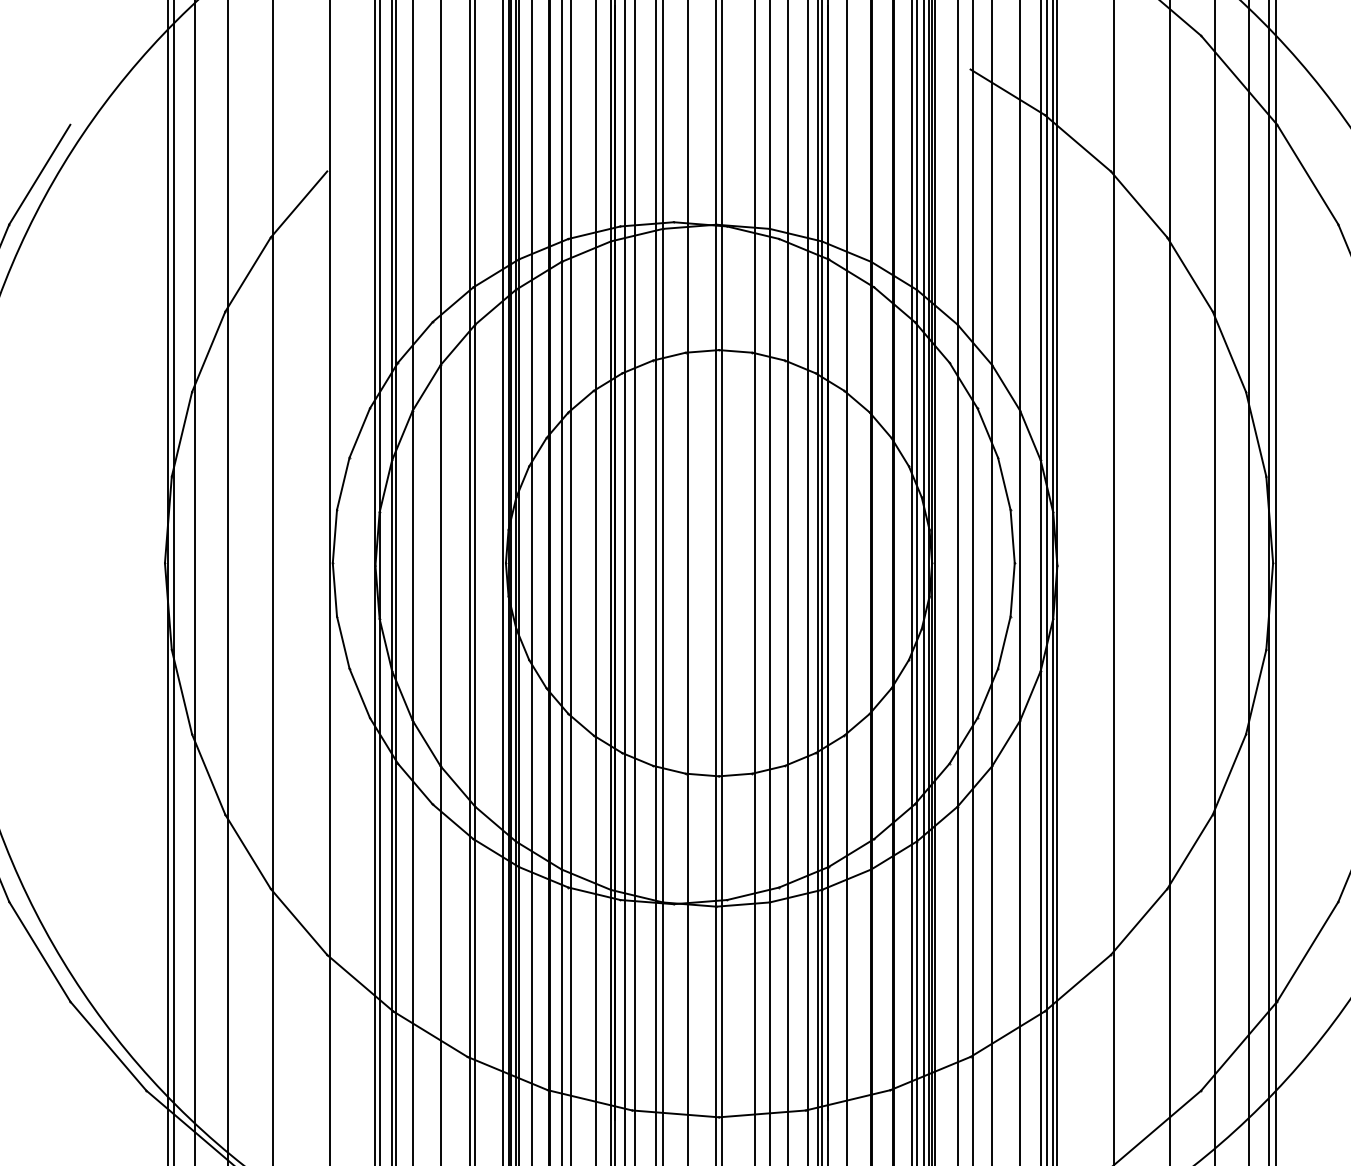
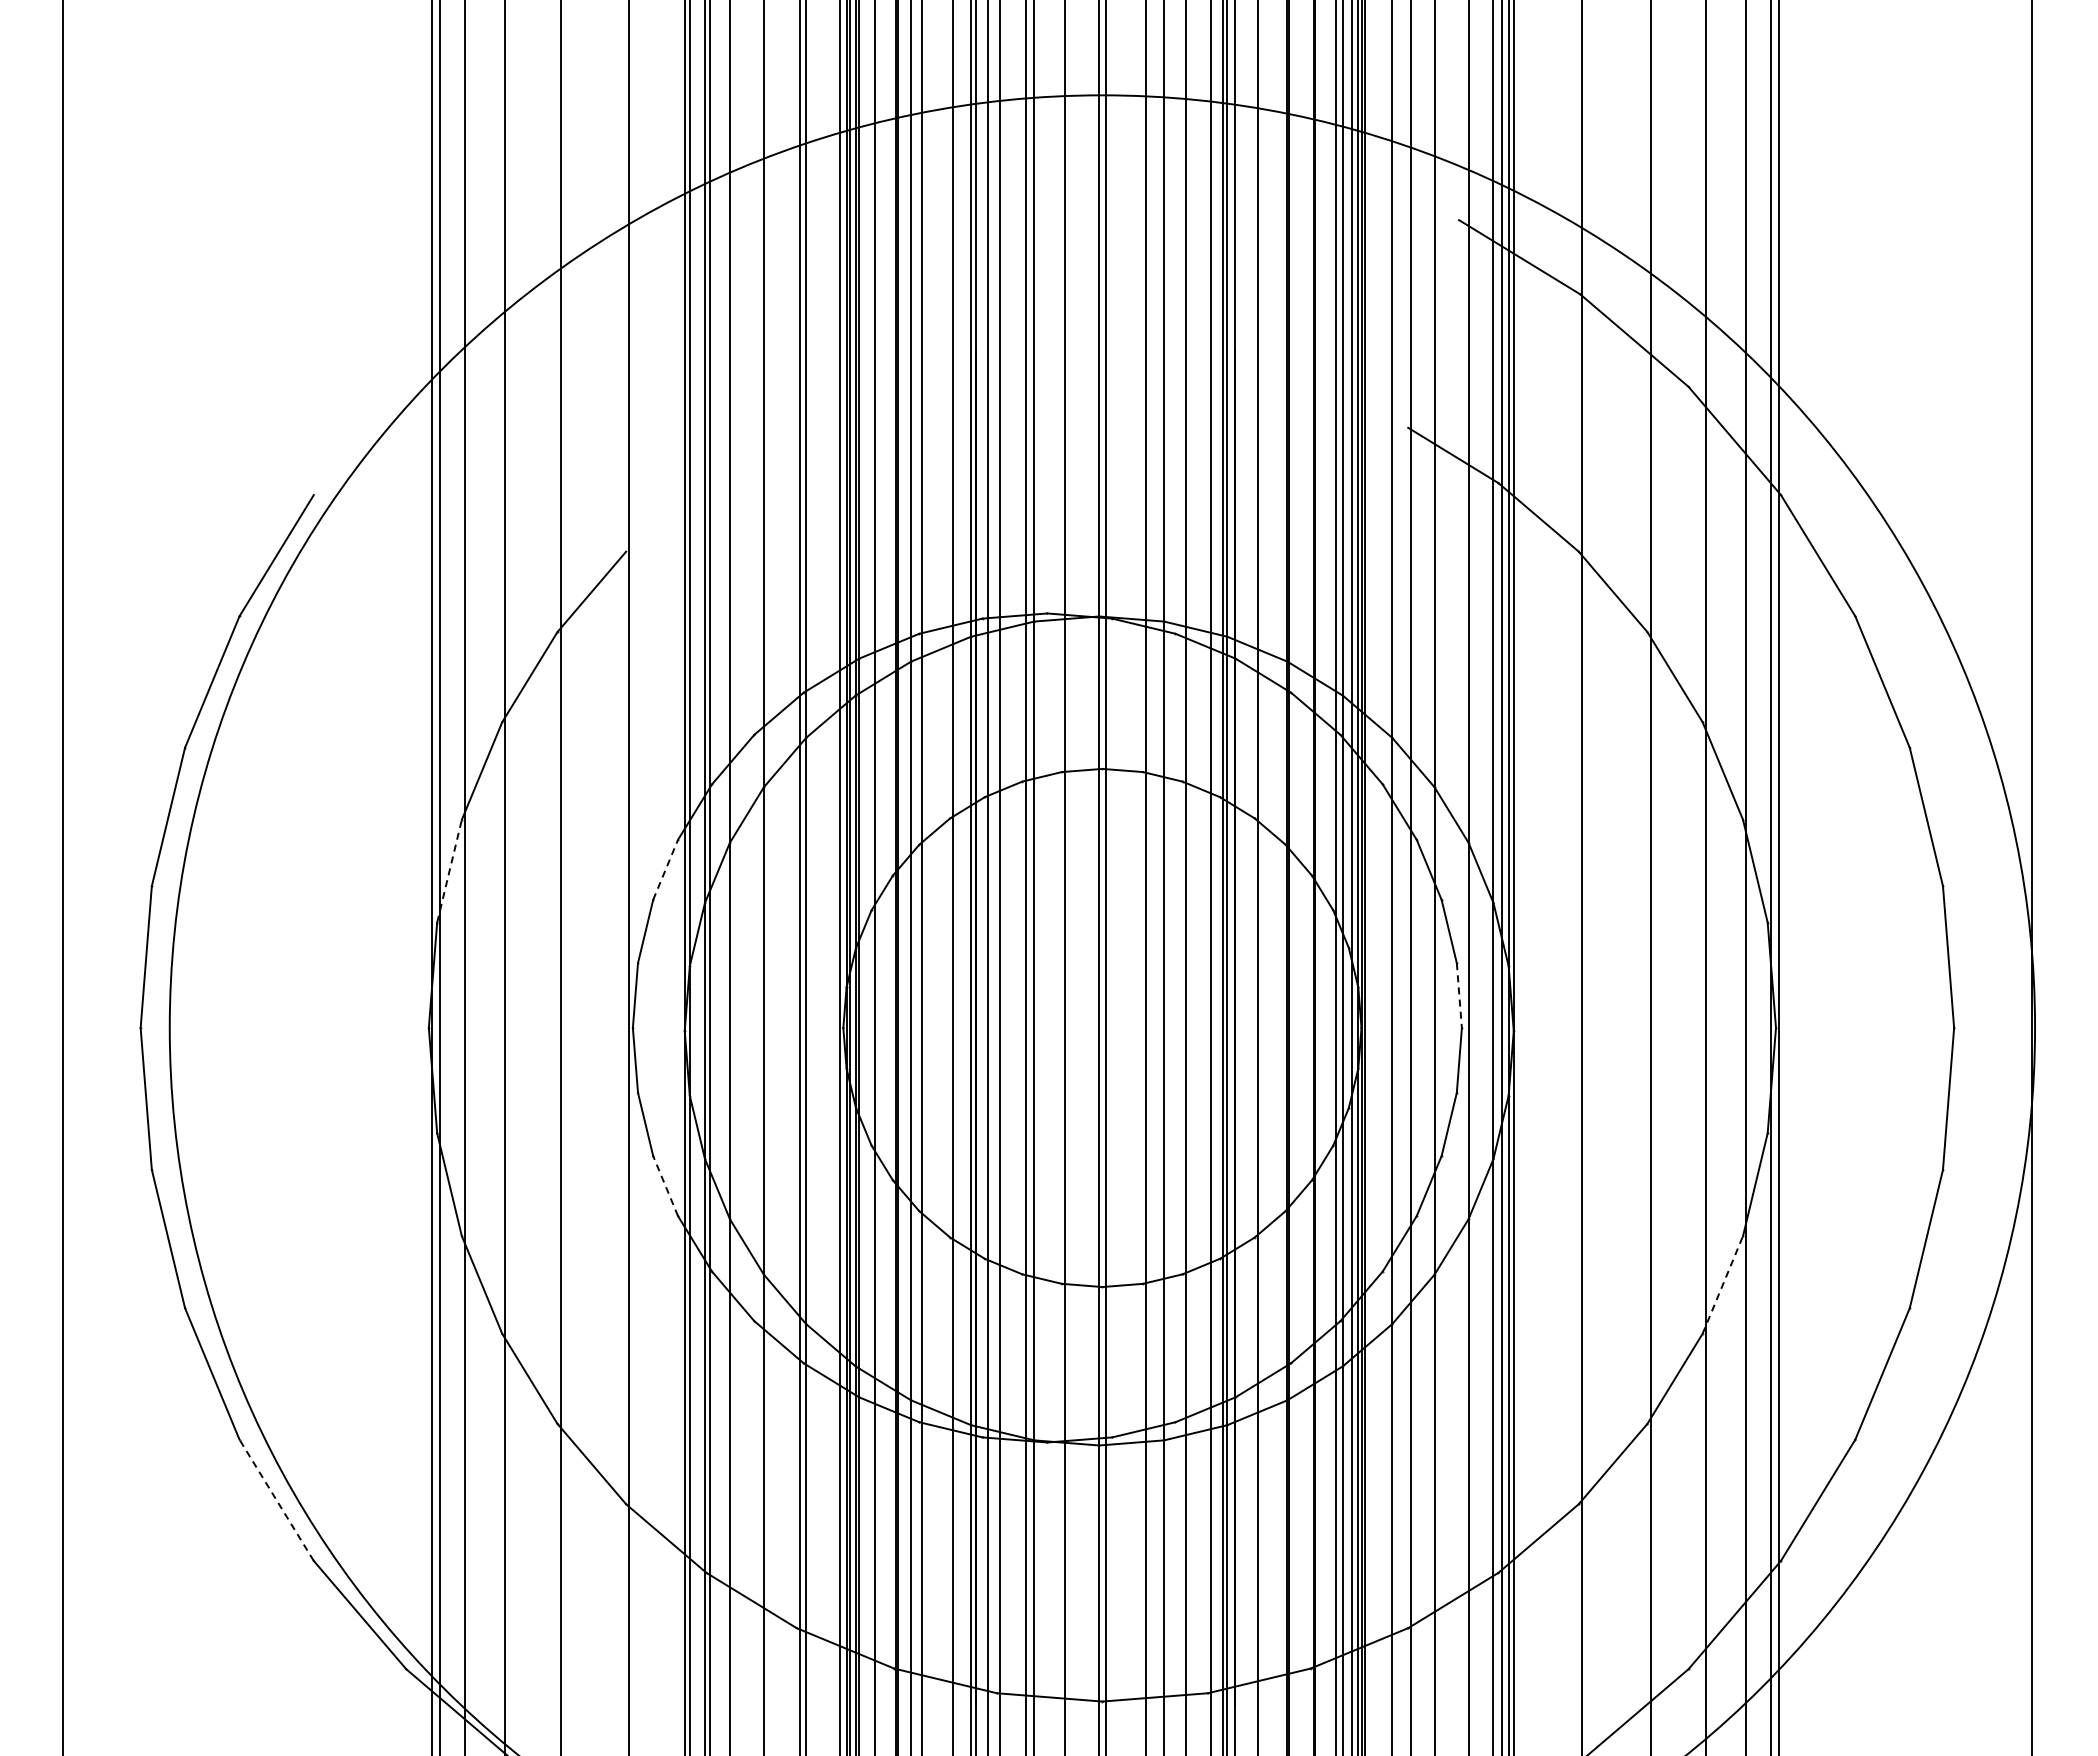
line: (359, 432) -> (665, 869), solid -> dashed
line: (181, 434) -> (449, 871), solid -> dashed
line: (1012, 536) -> (1459, 995), solid -> dashed
line: (359, 693) -> (665, 1186), solid -> dashed
line: (1229, 774) -> (1722, 1284), solid -> dashed
line: (39, 951) -> (276, 1499), solid -> dashed

